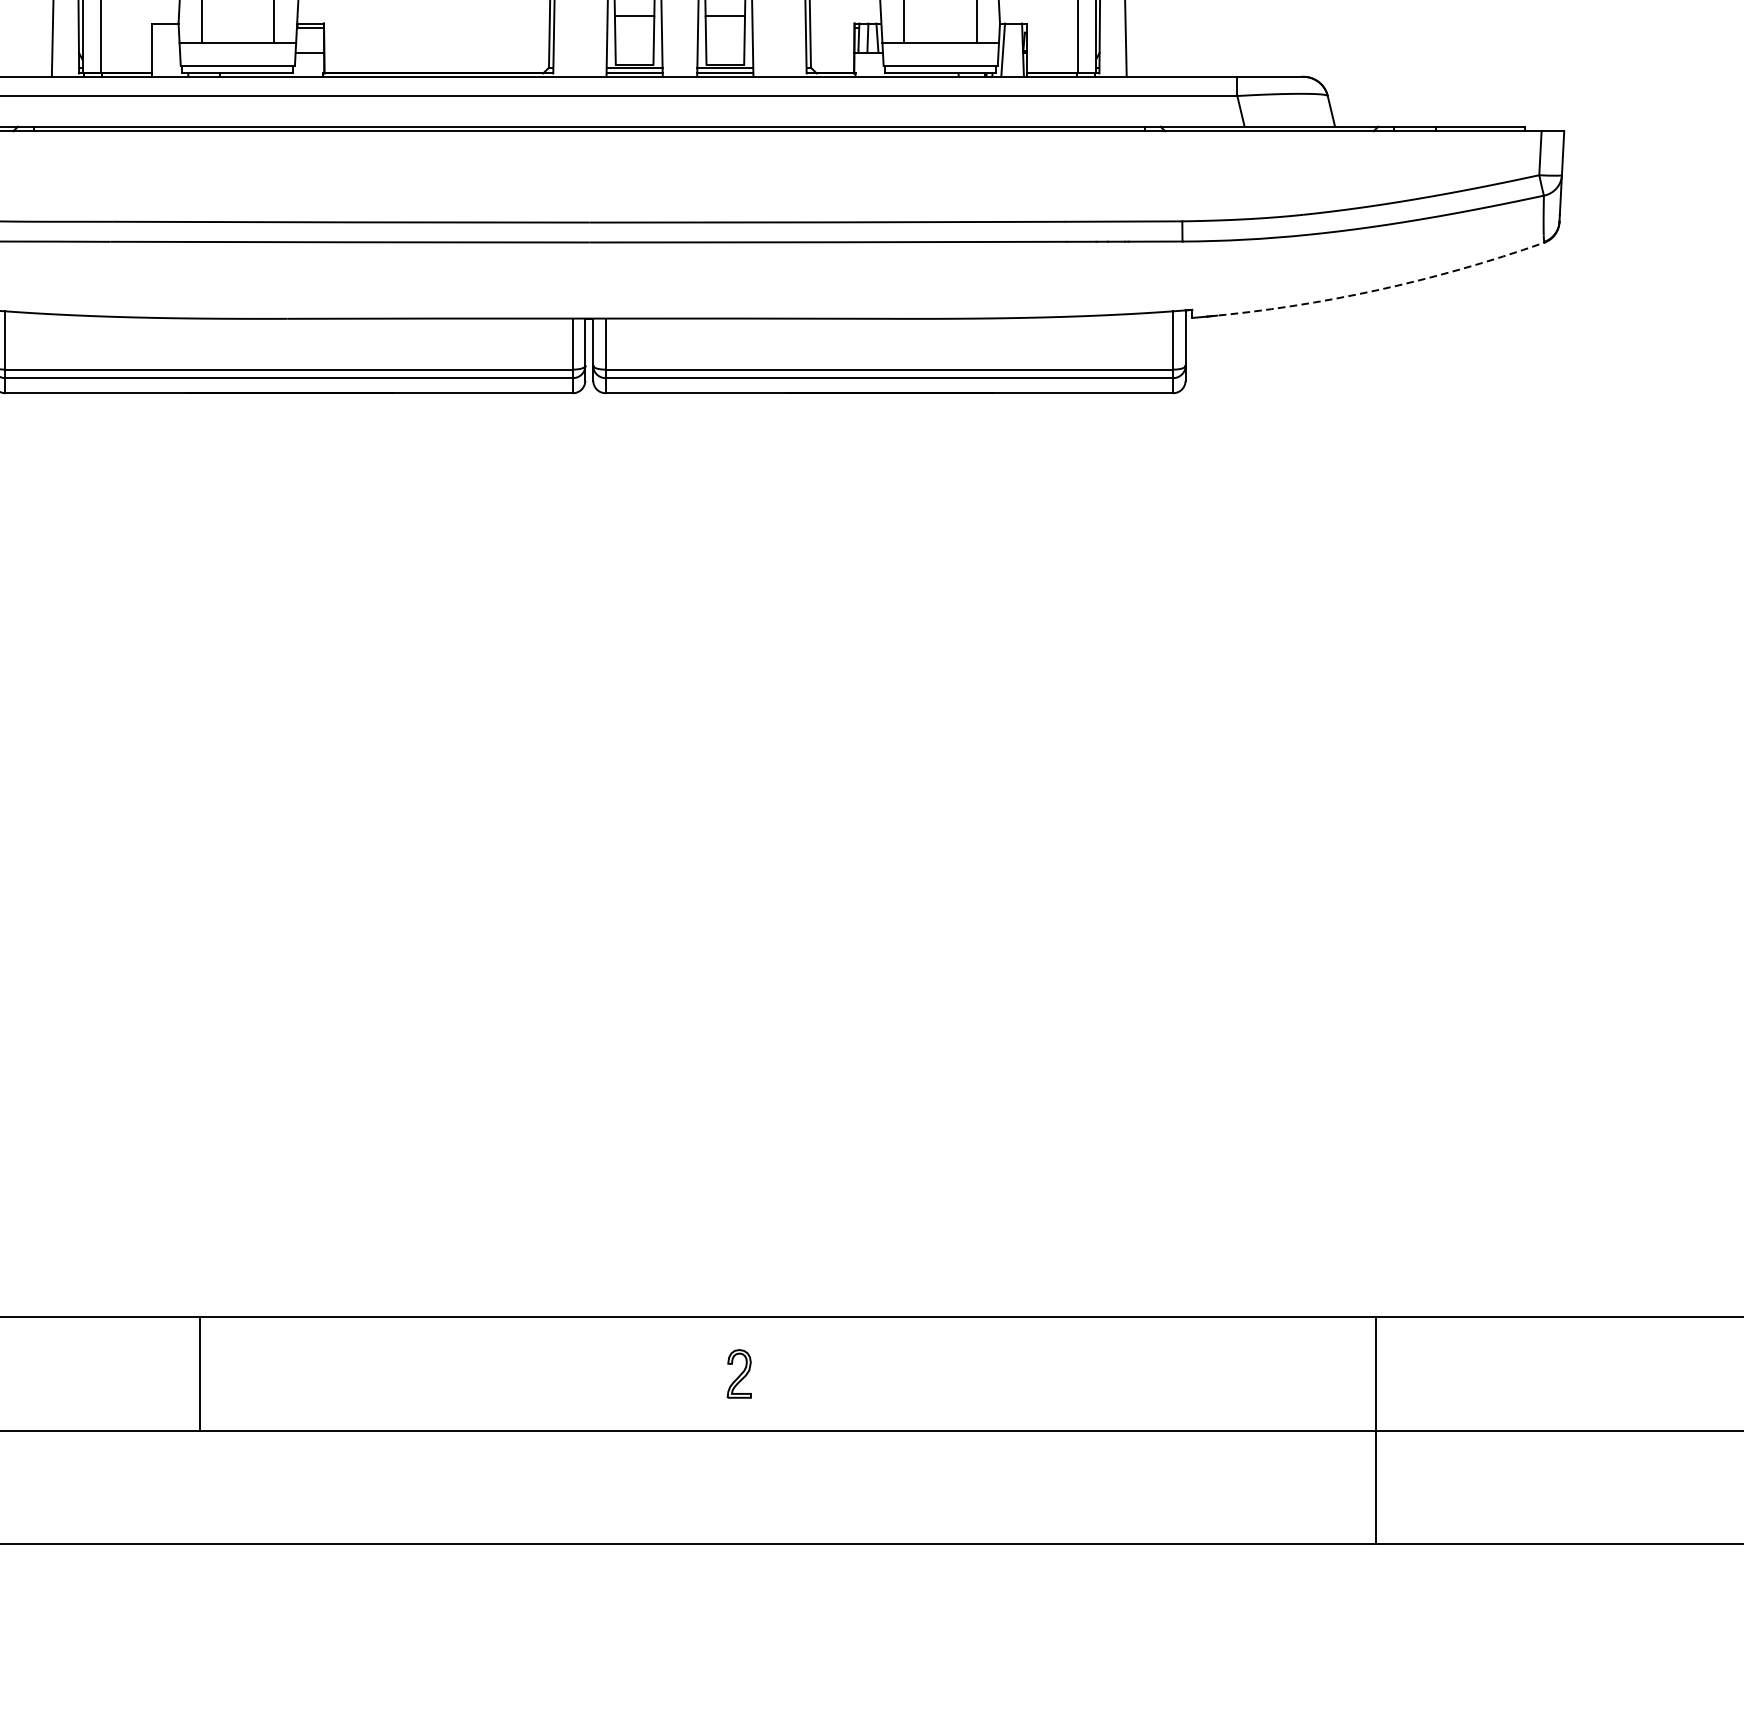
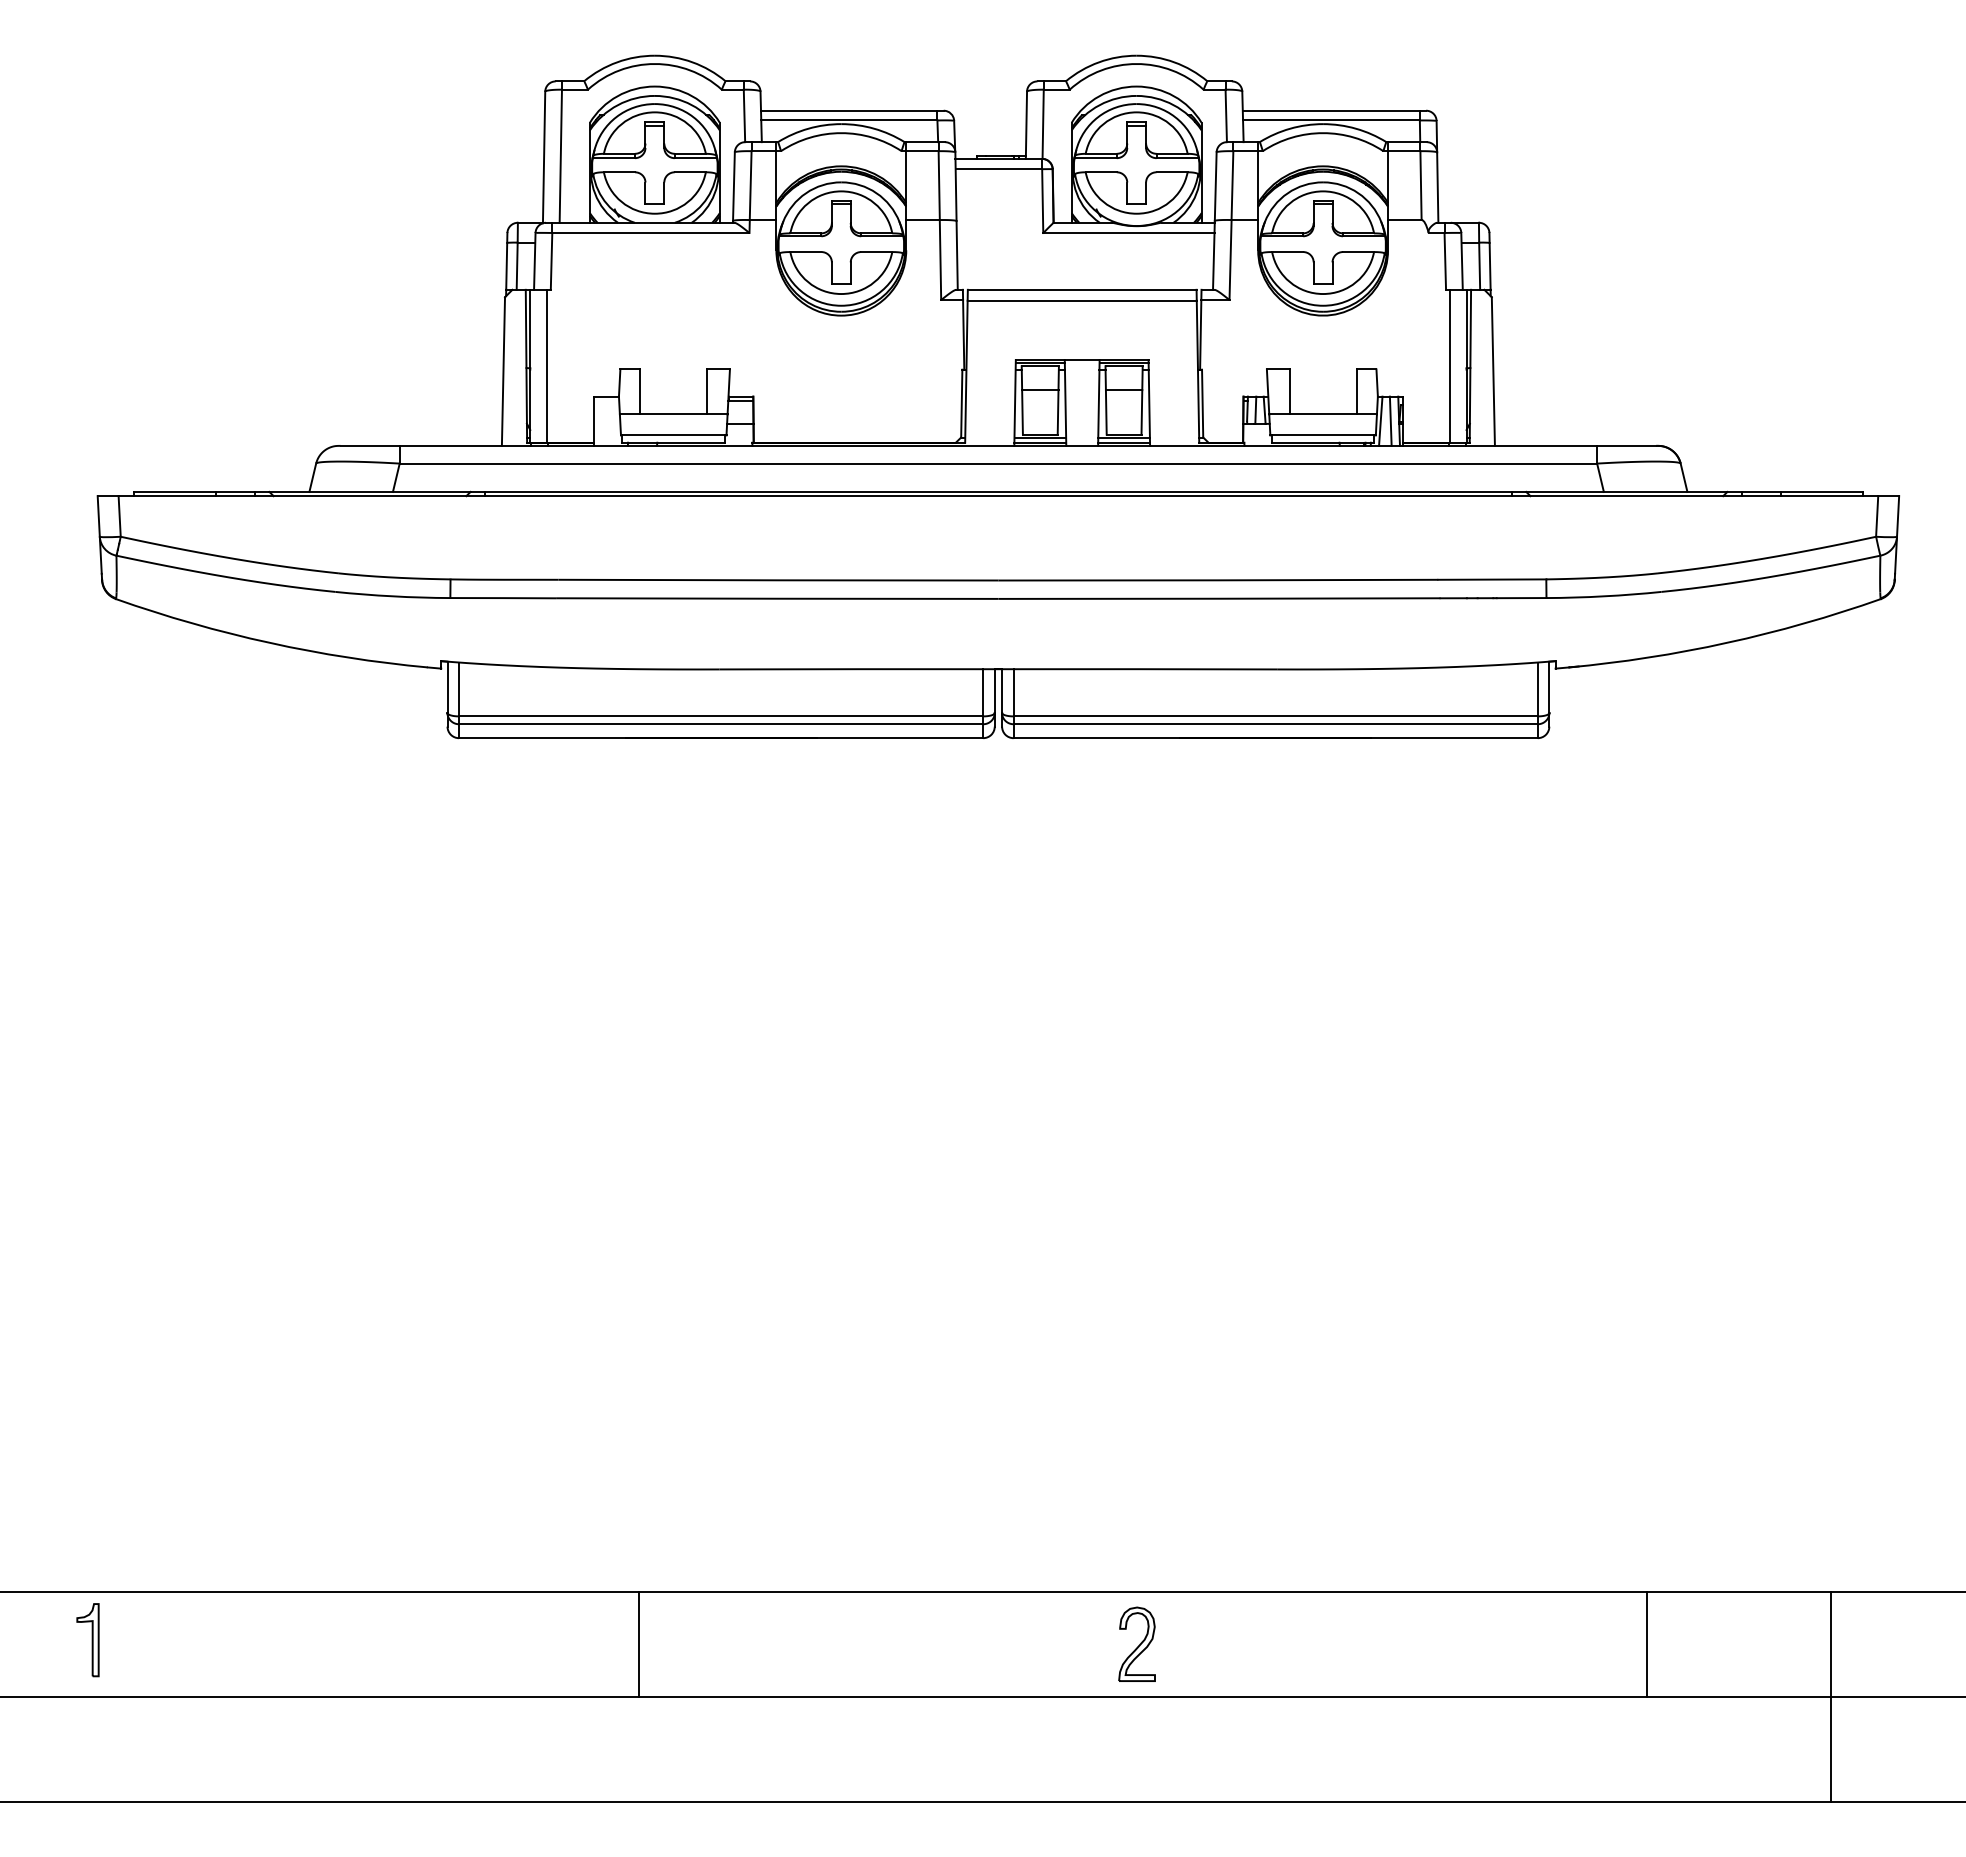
line: (1013, 49) -> (1390, 420), added
arc: (1378, 289) -> (1727, 642), dashed -> solid
part: (738, 1373) -> (1136, 1643), size x1.67
line: (1291, 1374) -> (1647, 1644), added
line: (1376, 1430) -> (1830, 1696), moved

